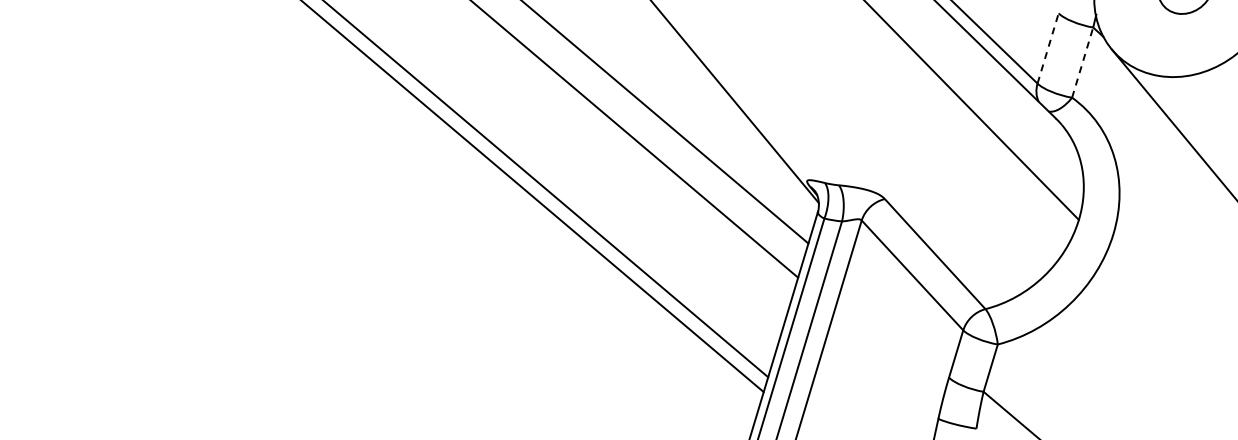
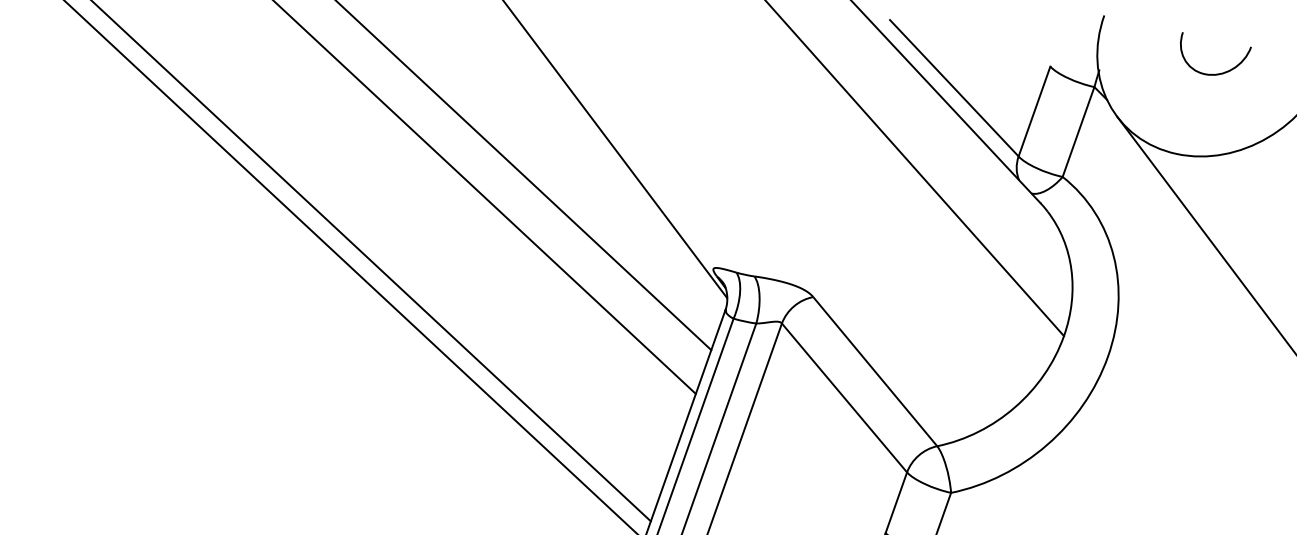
line: (1048, 48) -> (1035, 111), dashed -> solid
line: (1082, 62) -> (1078, 131), dashed -> solid

